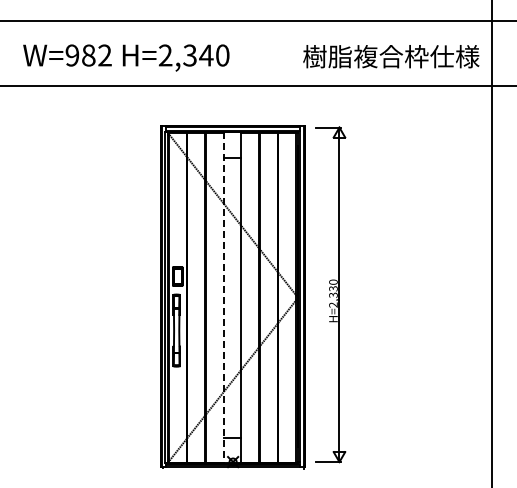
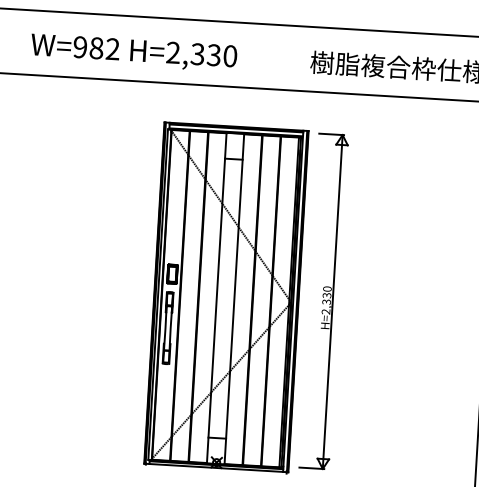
text: (206, 55) -> (214, 55), H=2,340 -> H=2,330
line: (223, 297) -> (216, 297), dashed -> solid

